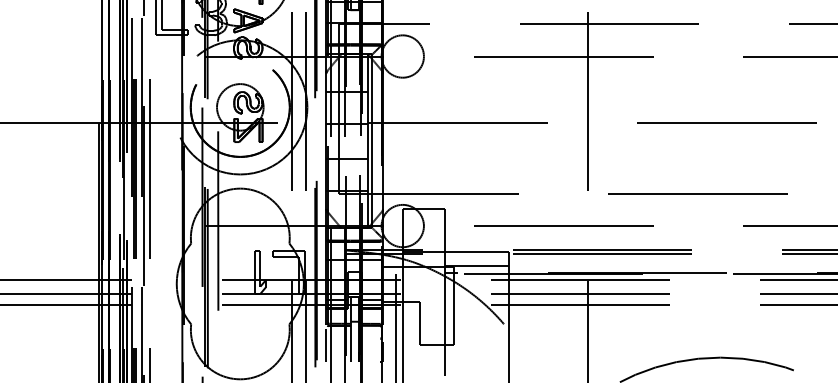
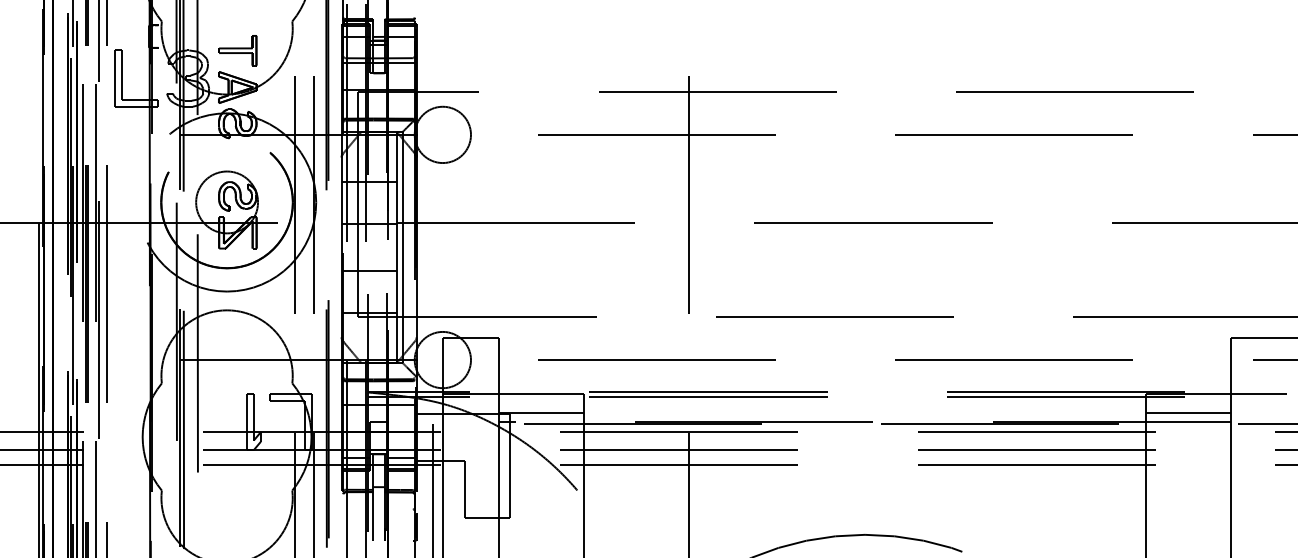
line: (326, 345) -> (341, 518), removed

